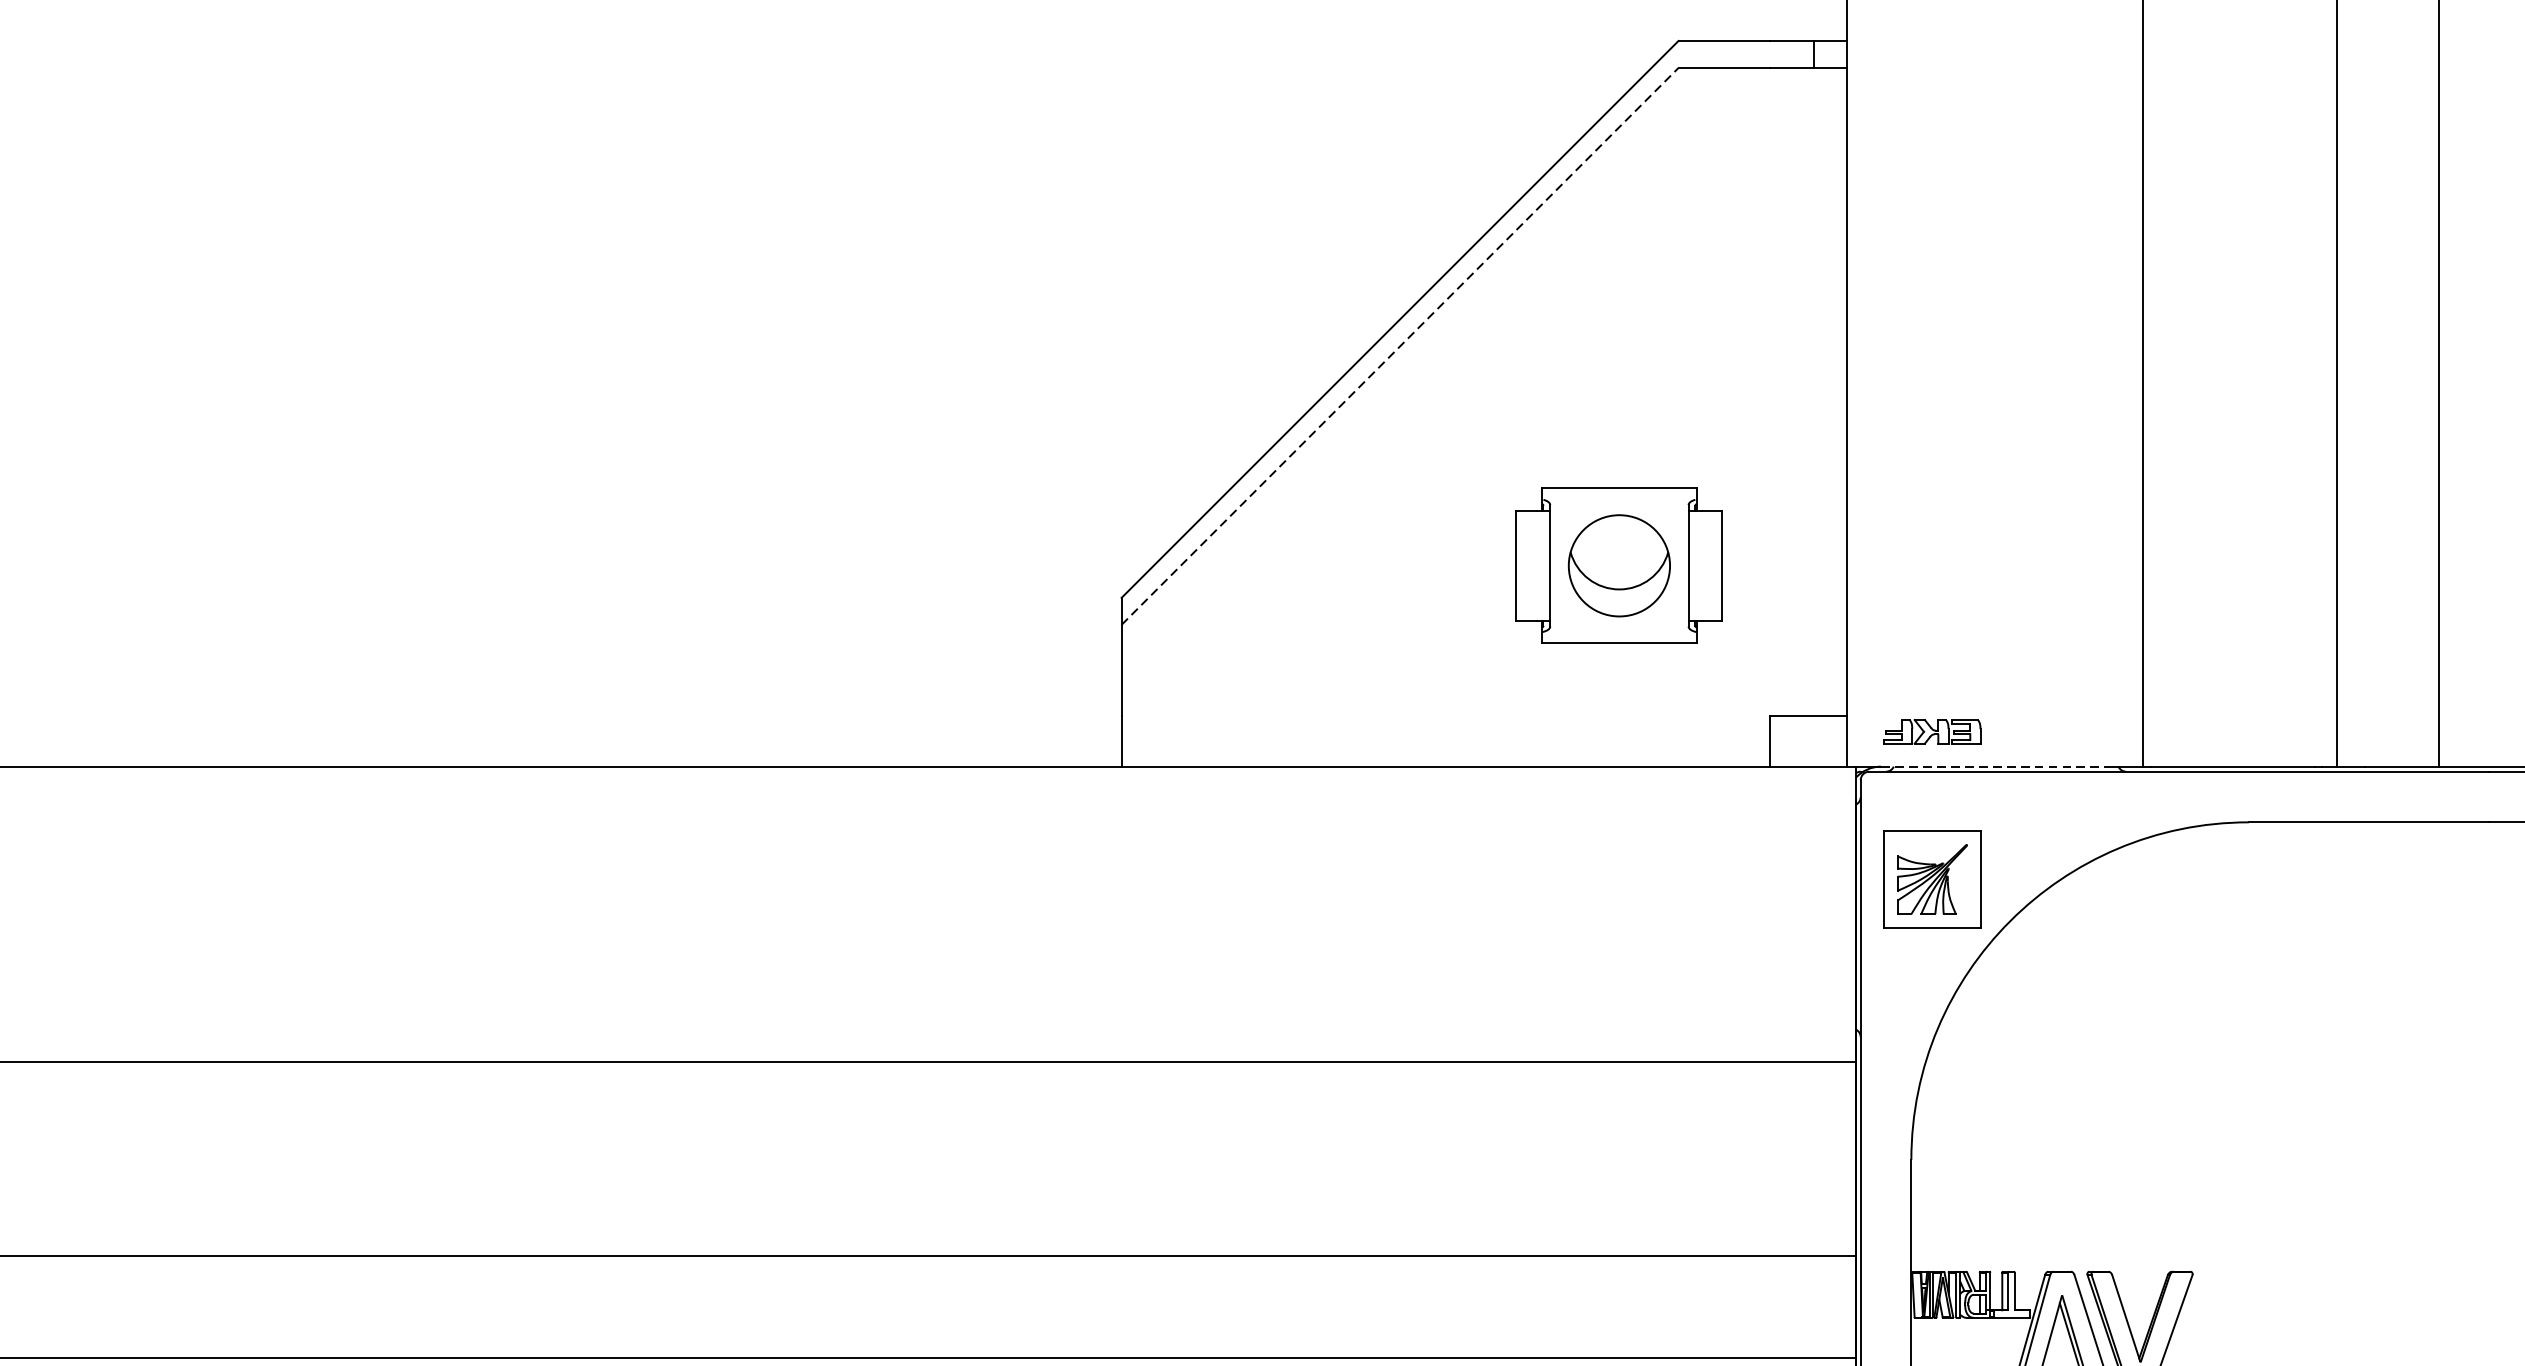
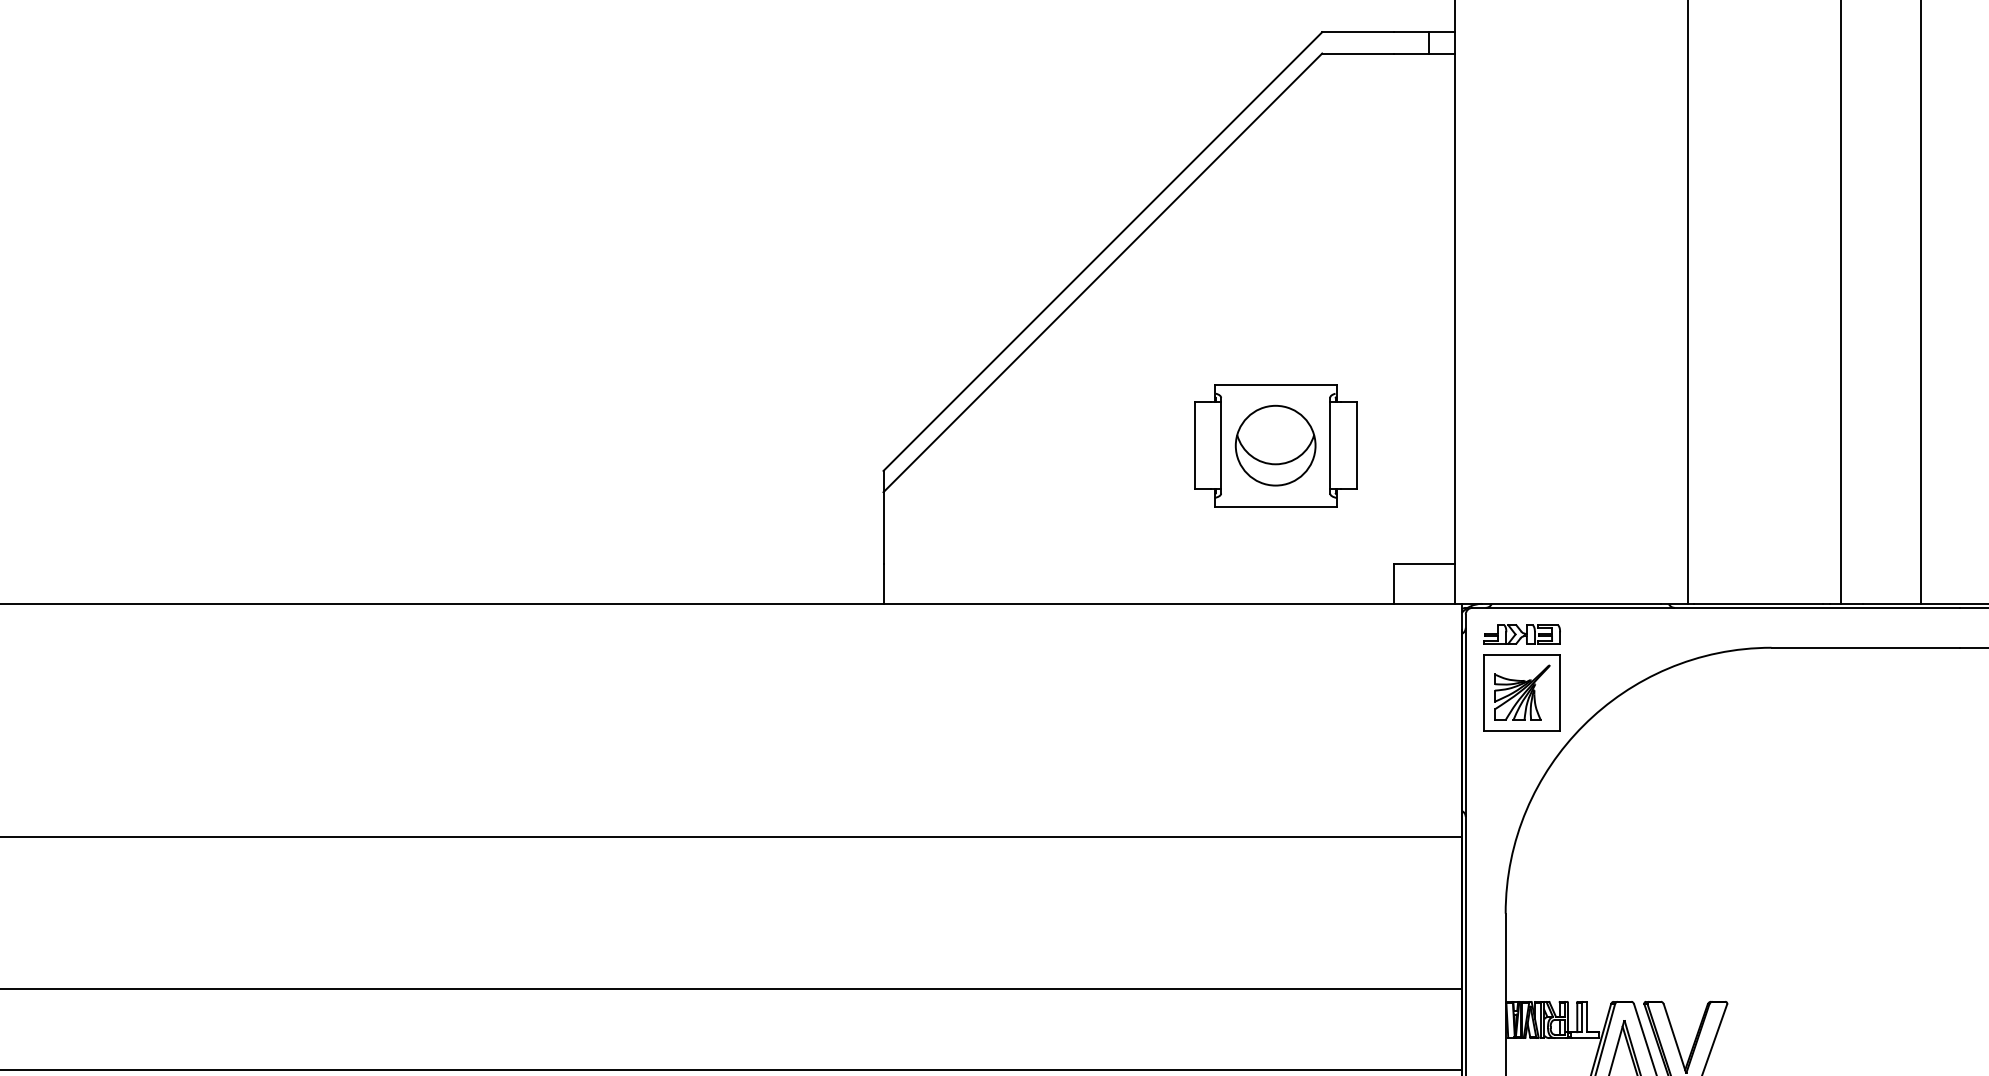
line: (1400, 345) -> (1103, 272), dashed -> solid
part: (1931, 731) -> (1521, 634), moved
line: (1994, 766) -> (1571, 603), dashed -> solid

